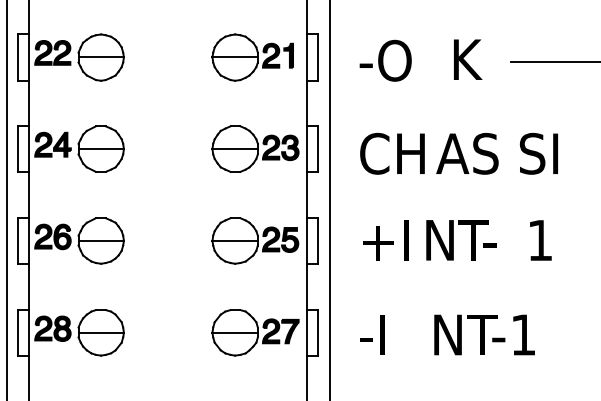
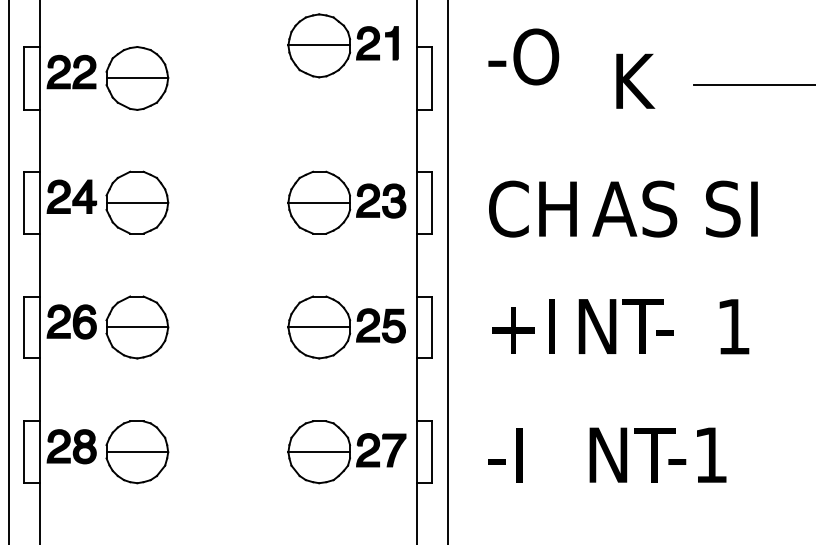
part: (252, 57) -> (342, 45), moved
text: (385, 60) -> (523, 56), moved

